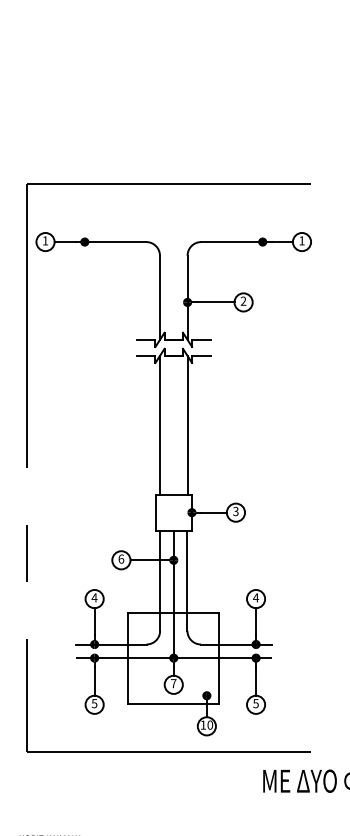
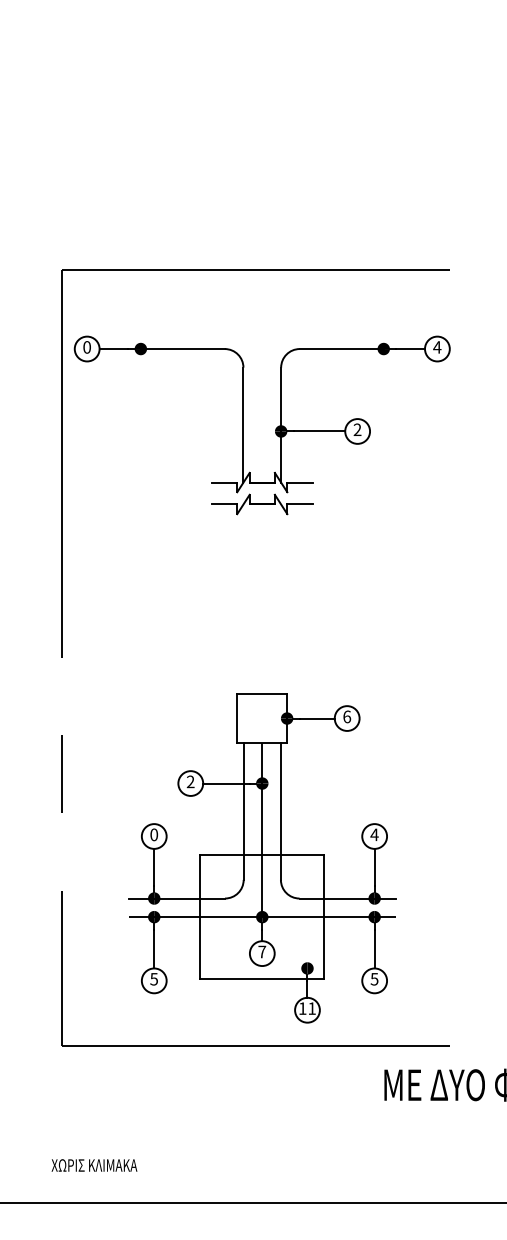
text: (45, 240) -> (86, 347), 1 -> 0
text: (302, 240) -> (437, 347), 1 -> 4
line: (160, 424) -> (243, 598), removed
line: (187, 424) -> (281, 598), removed
text: (236, 511) -> (347, 716), 3 -> 6
text: (121, 558) -> (190, 781), 6 -> 2
text: (94, 597) -> (154, 834), 4 -> 0
text: (209, 725) -> (311, 1008), 10 -> 11

